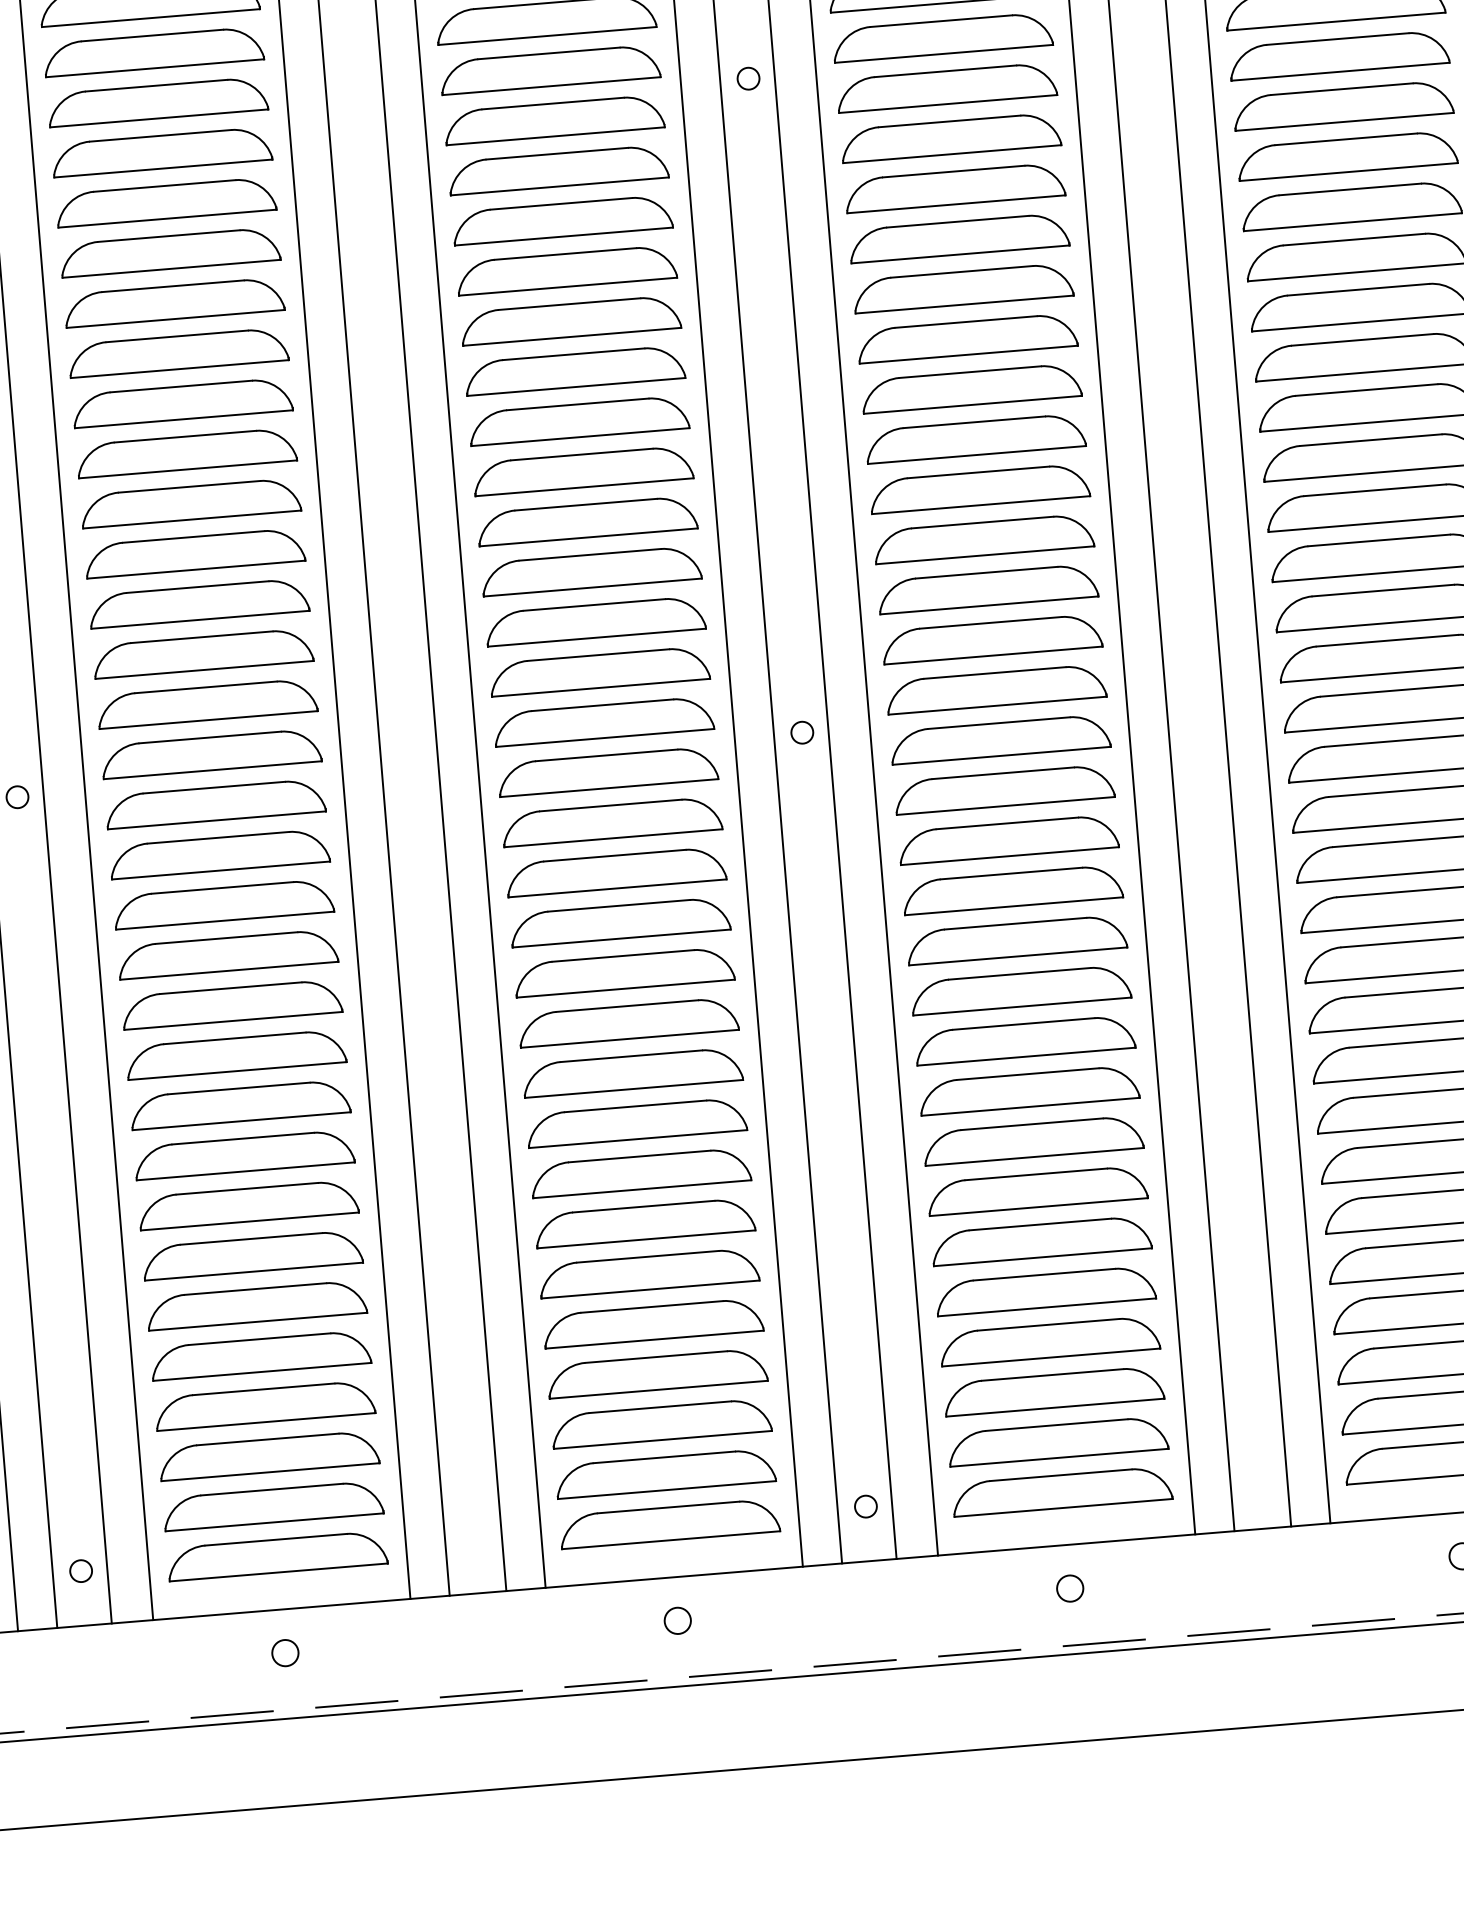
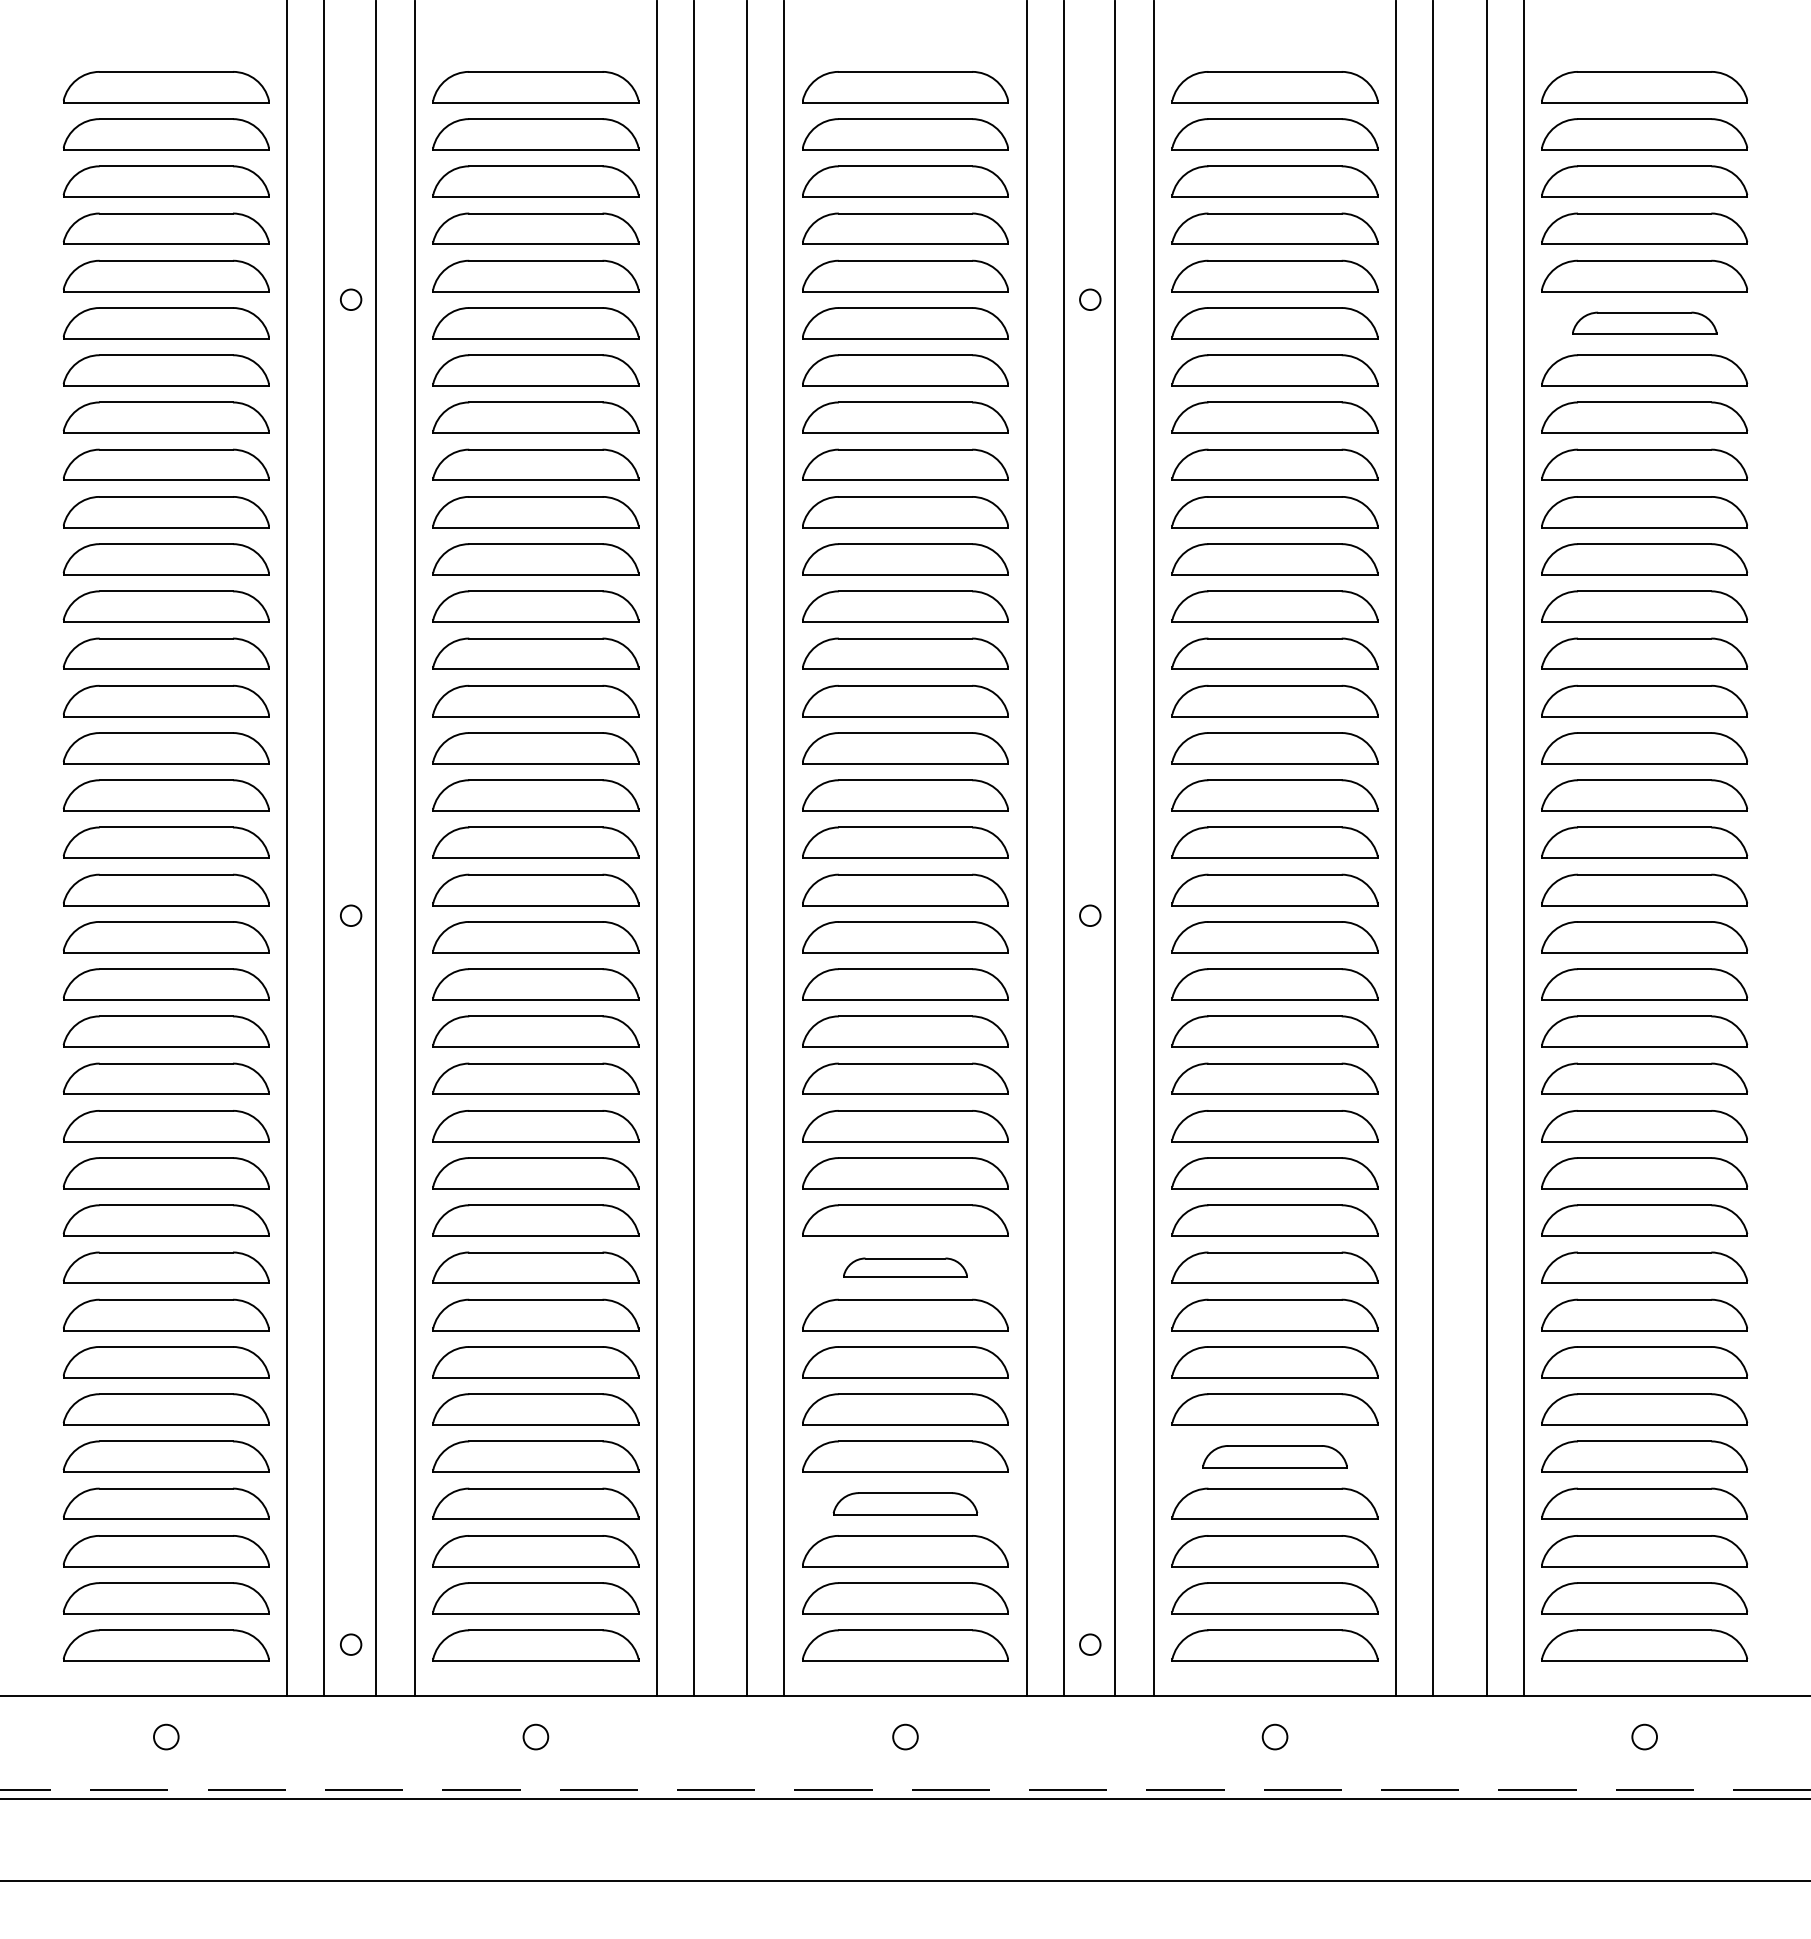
part: (1339, 55) -> (1644, 323), size x0.7
part: (636, 1122) -> (905, 1267), size x0.6
part: (1045, 1290) -> (1274, 1456), size x0.7
part: (657, 1372) -> (905, 1503), size x0.7

